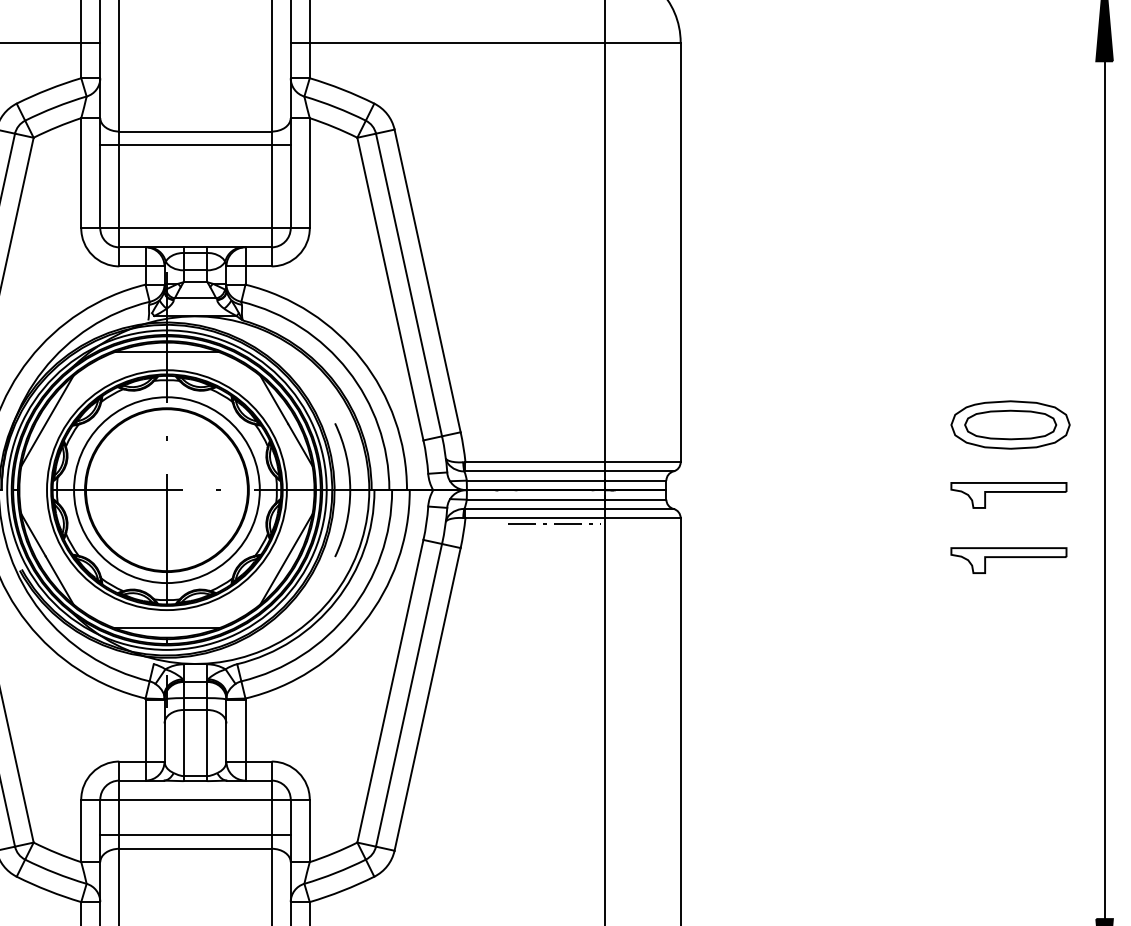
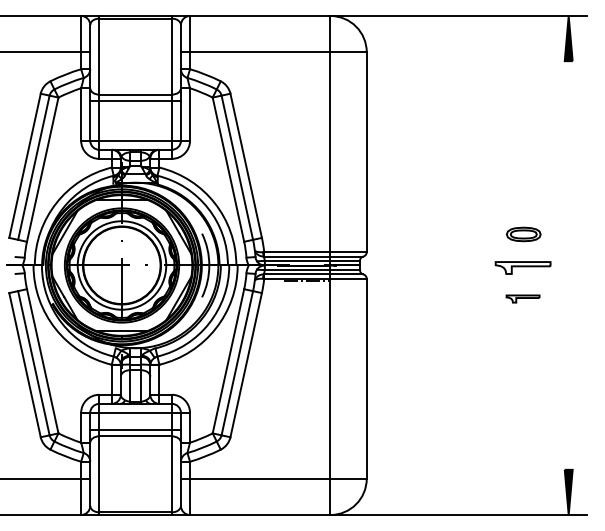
part: (1009, 425) -> (523, 234), size x0.6
line: (1104, 490) -> (568, 265), removed
part: (1007, 559) -> (522, 298), size x0.6

